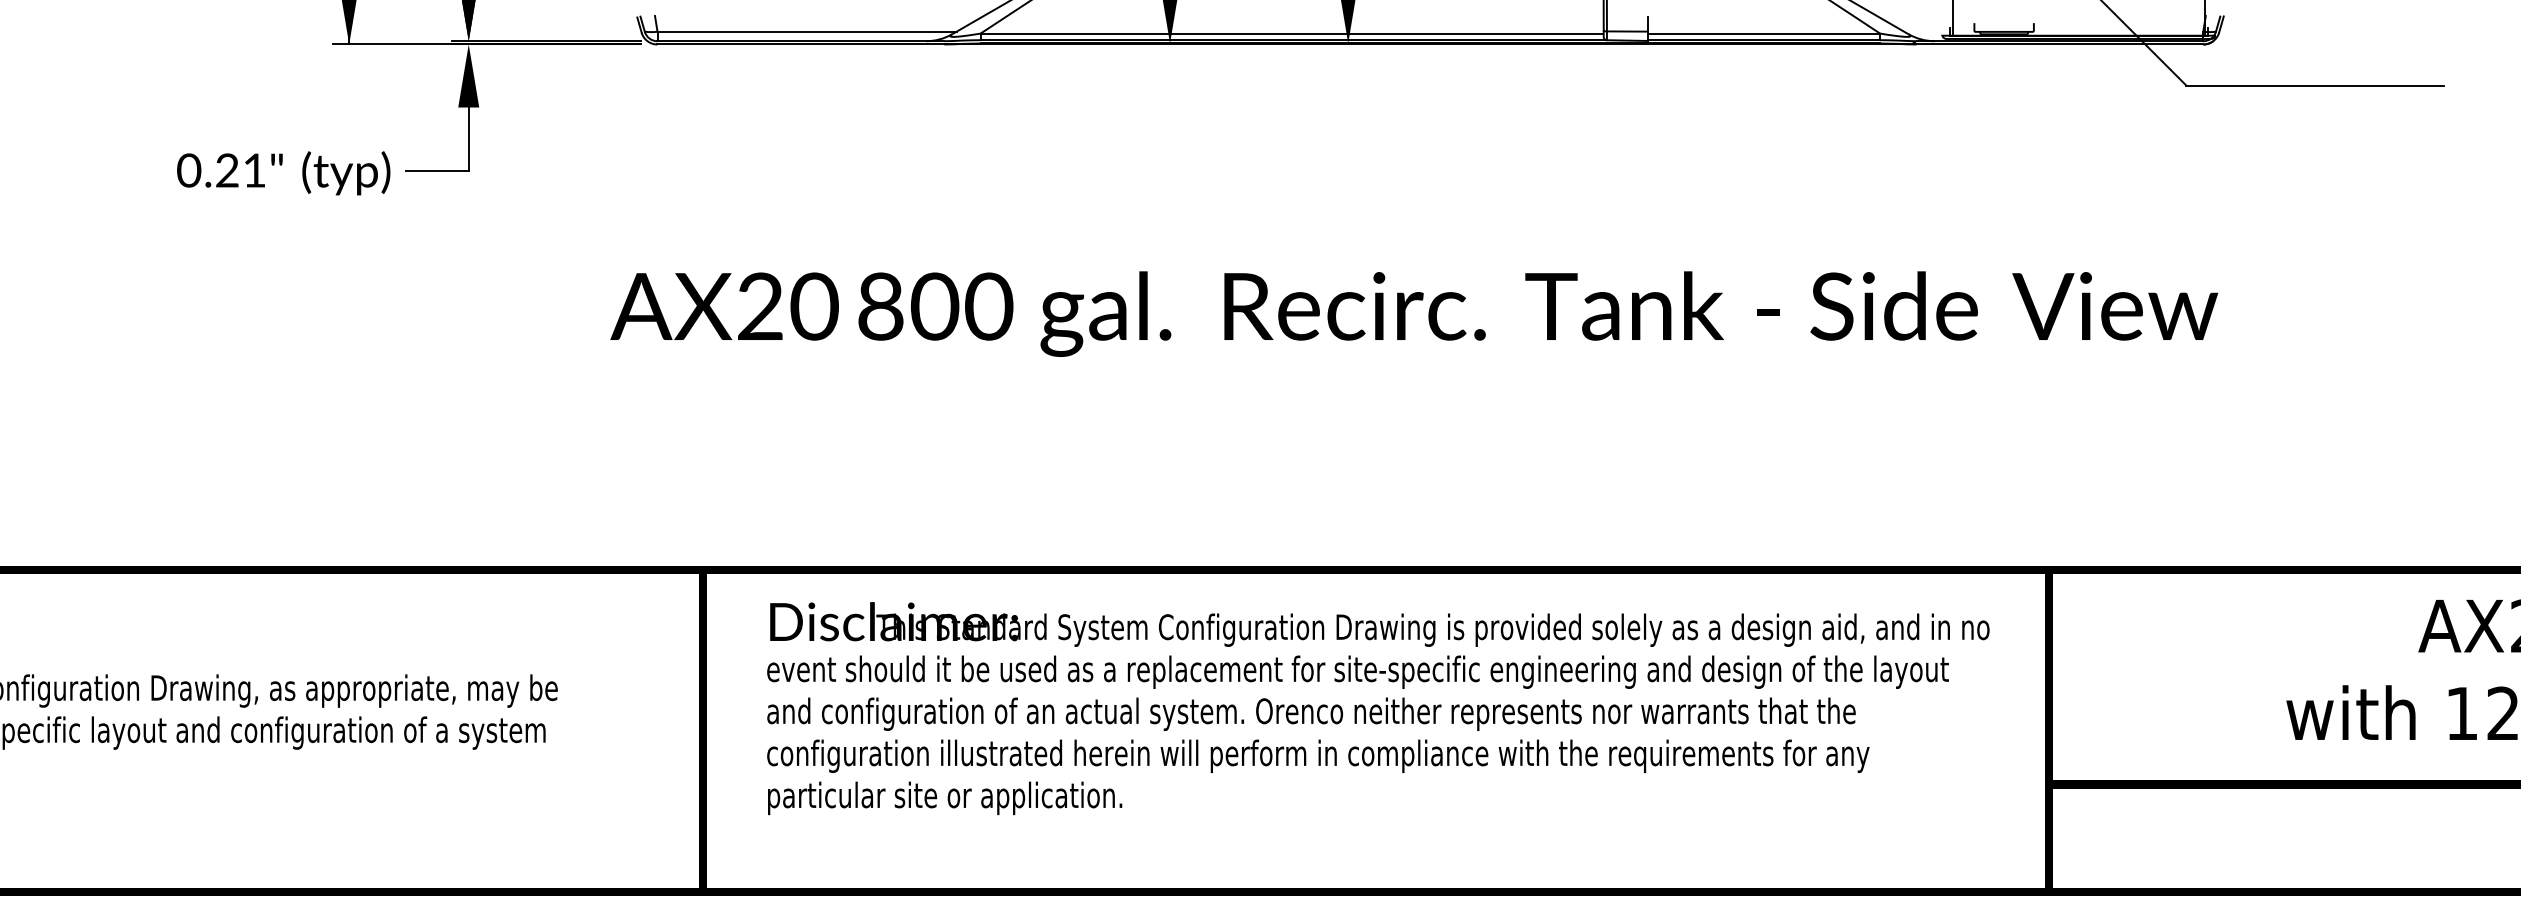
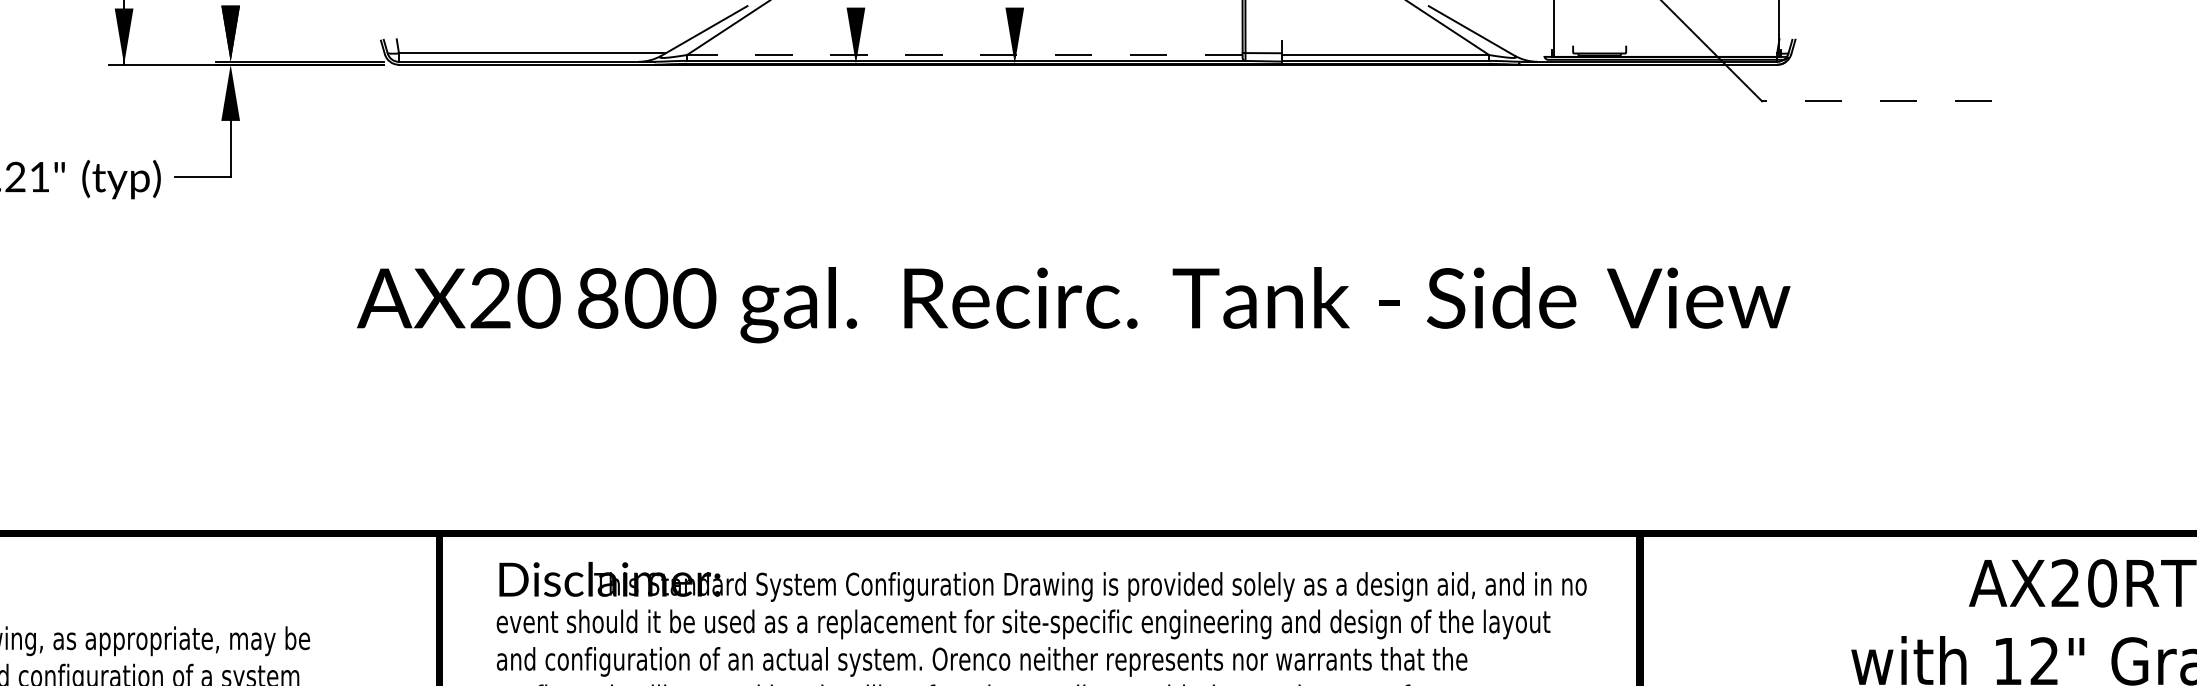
line: (1291, 33) -> (964, 54), solid -> dashed
line: (2315, 85) -> (1877, 101), solid -> dashed

